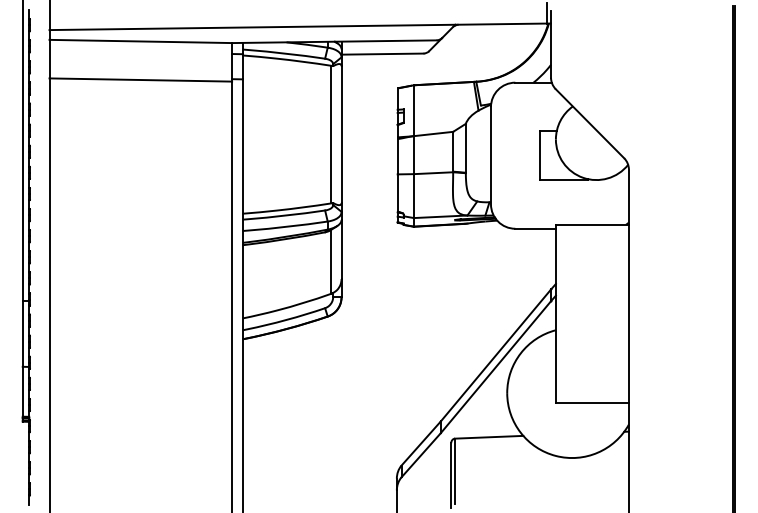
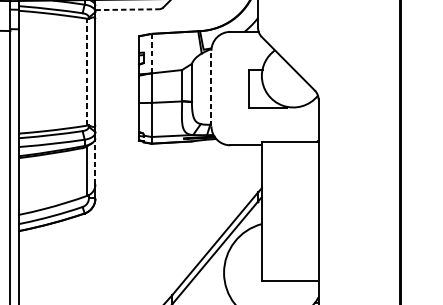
line: (382, 54) -> (127, 9), solid -> dashed
line: (413, 111) -> (151, 54), solid -> dashed
line: (330, 134) -> (86, 72), solid -> dashed
line: (490, 155) -> (211, 88), solid -> dashed
line: (341, 249) -> (95, 161), solid -> dashed

